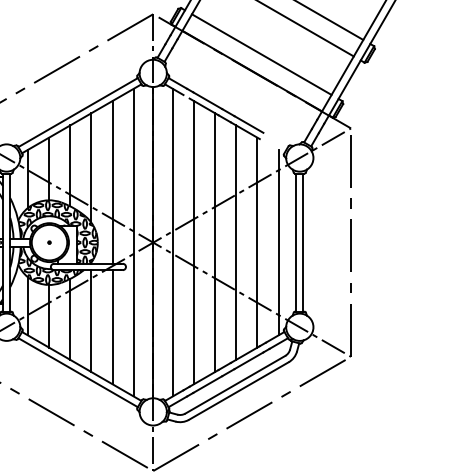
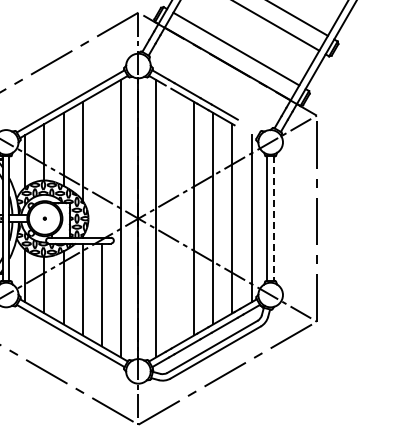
line: (112, 181) -> (101, 163), removed
line: (194, 242) -> (175, 218), removed
line: (302, 243) -> (273, 219), solid -> dashed

